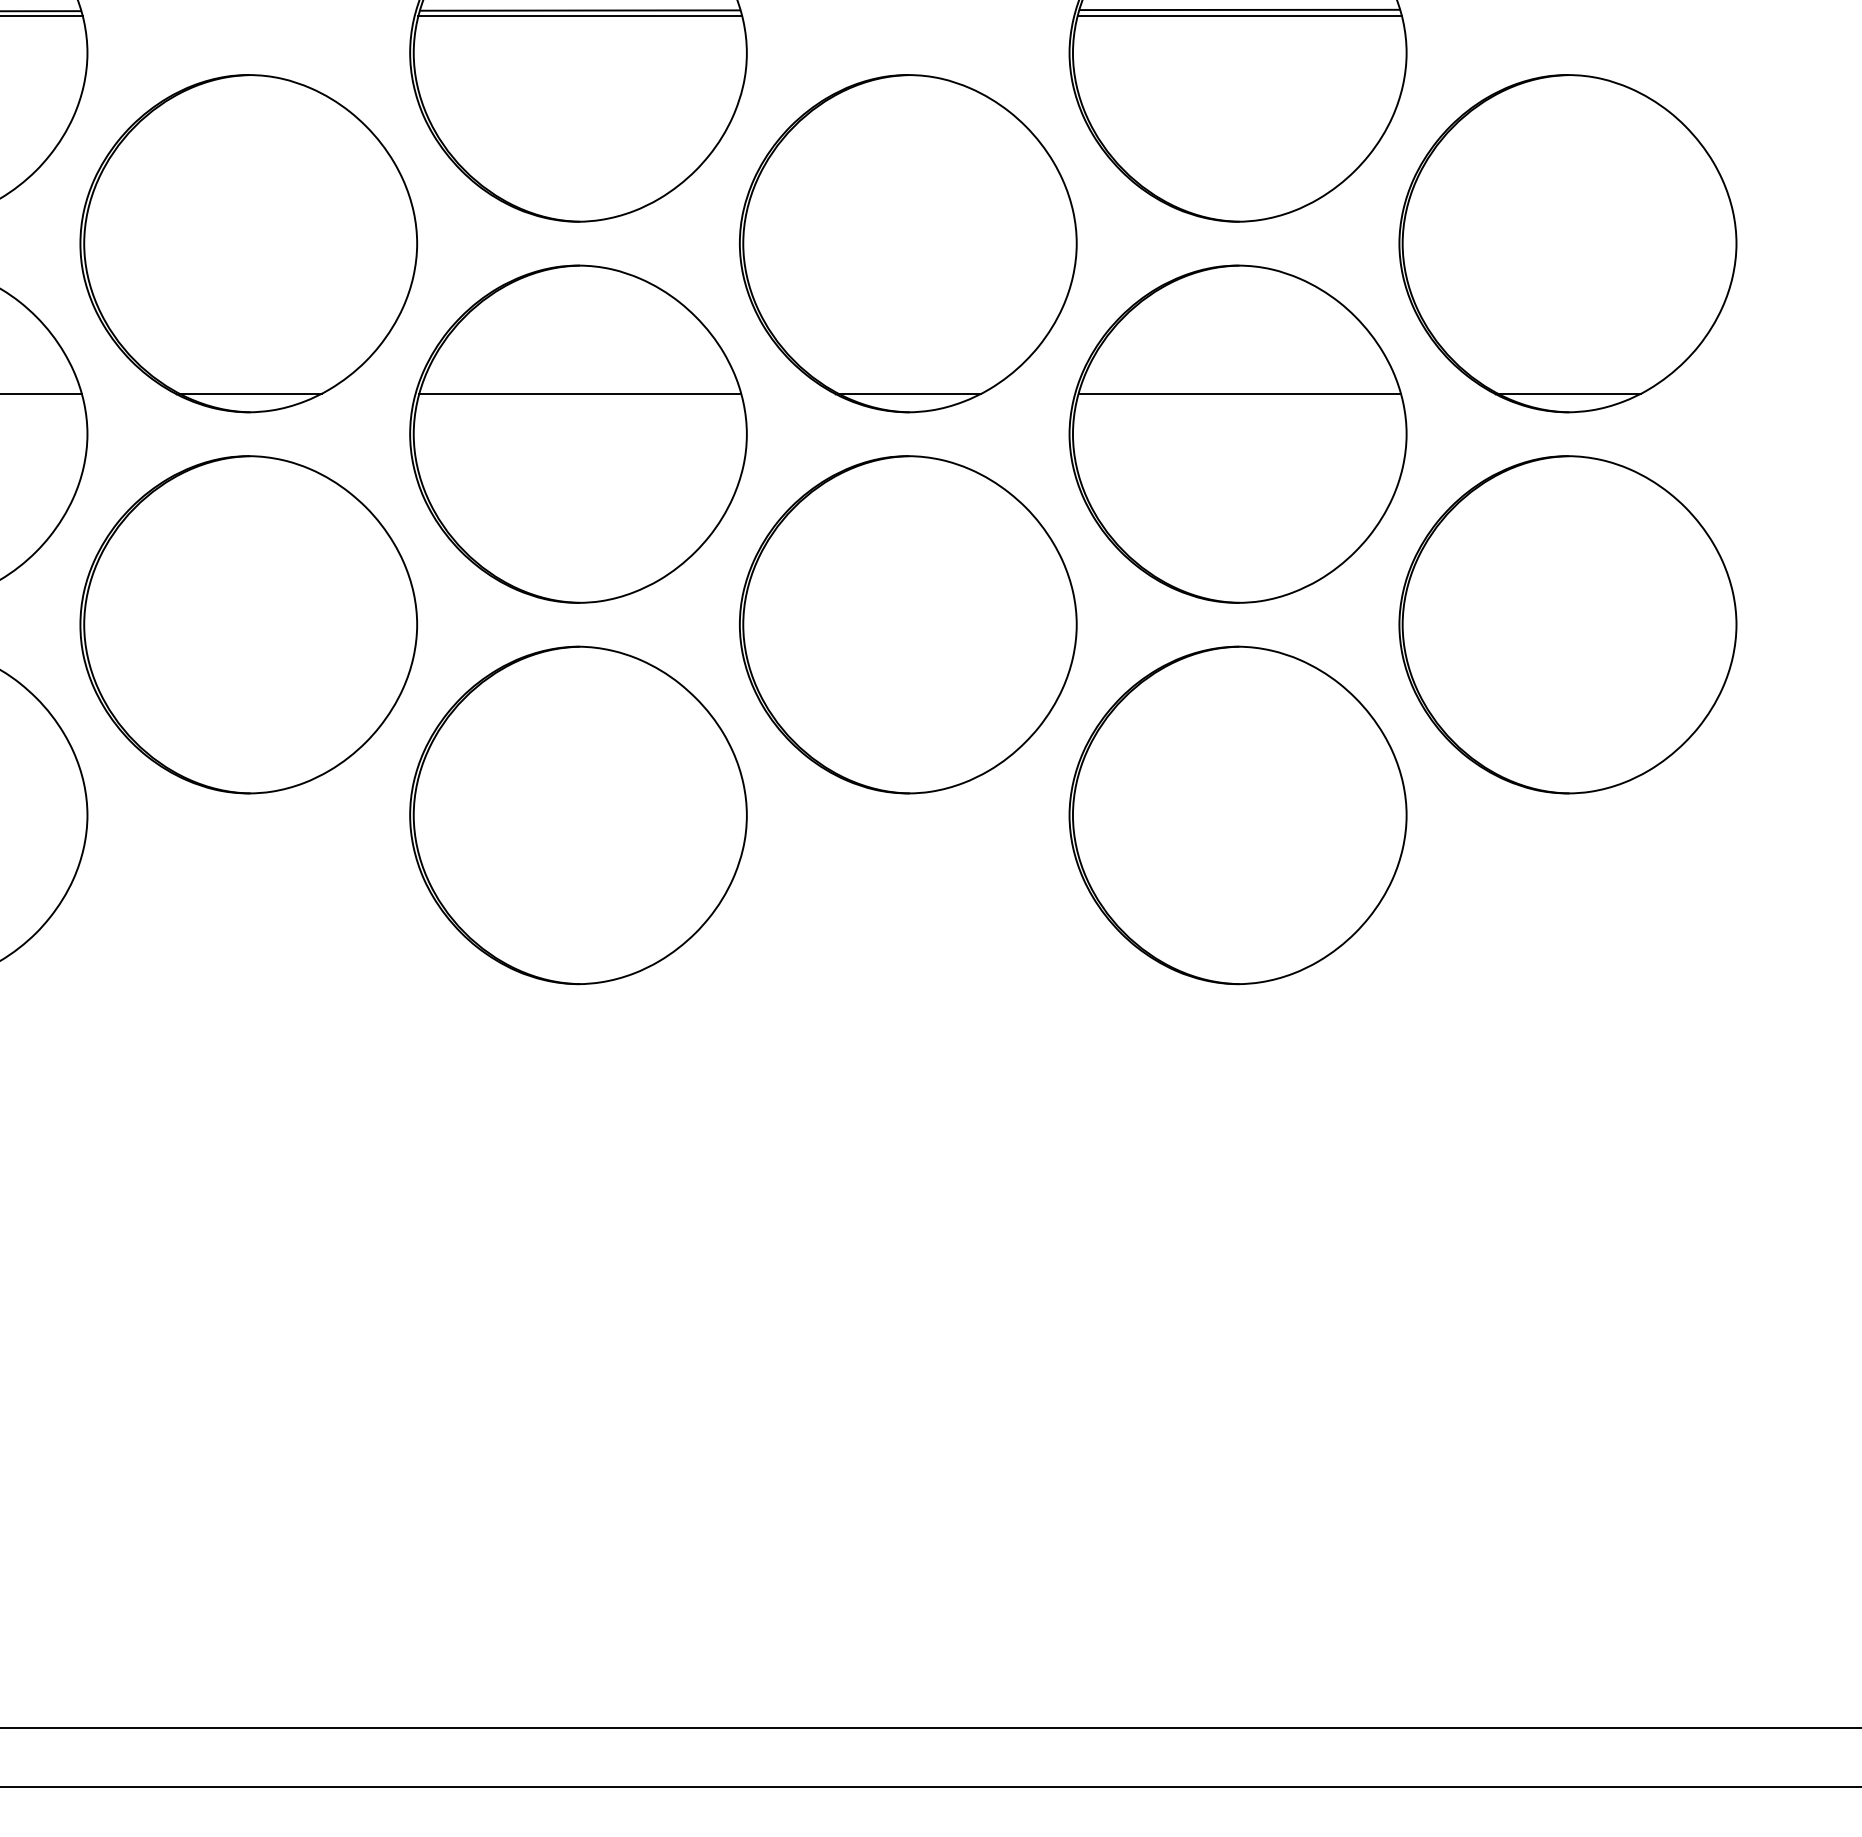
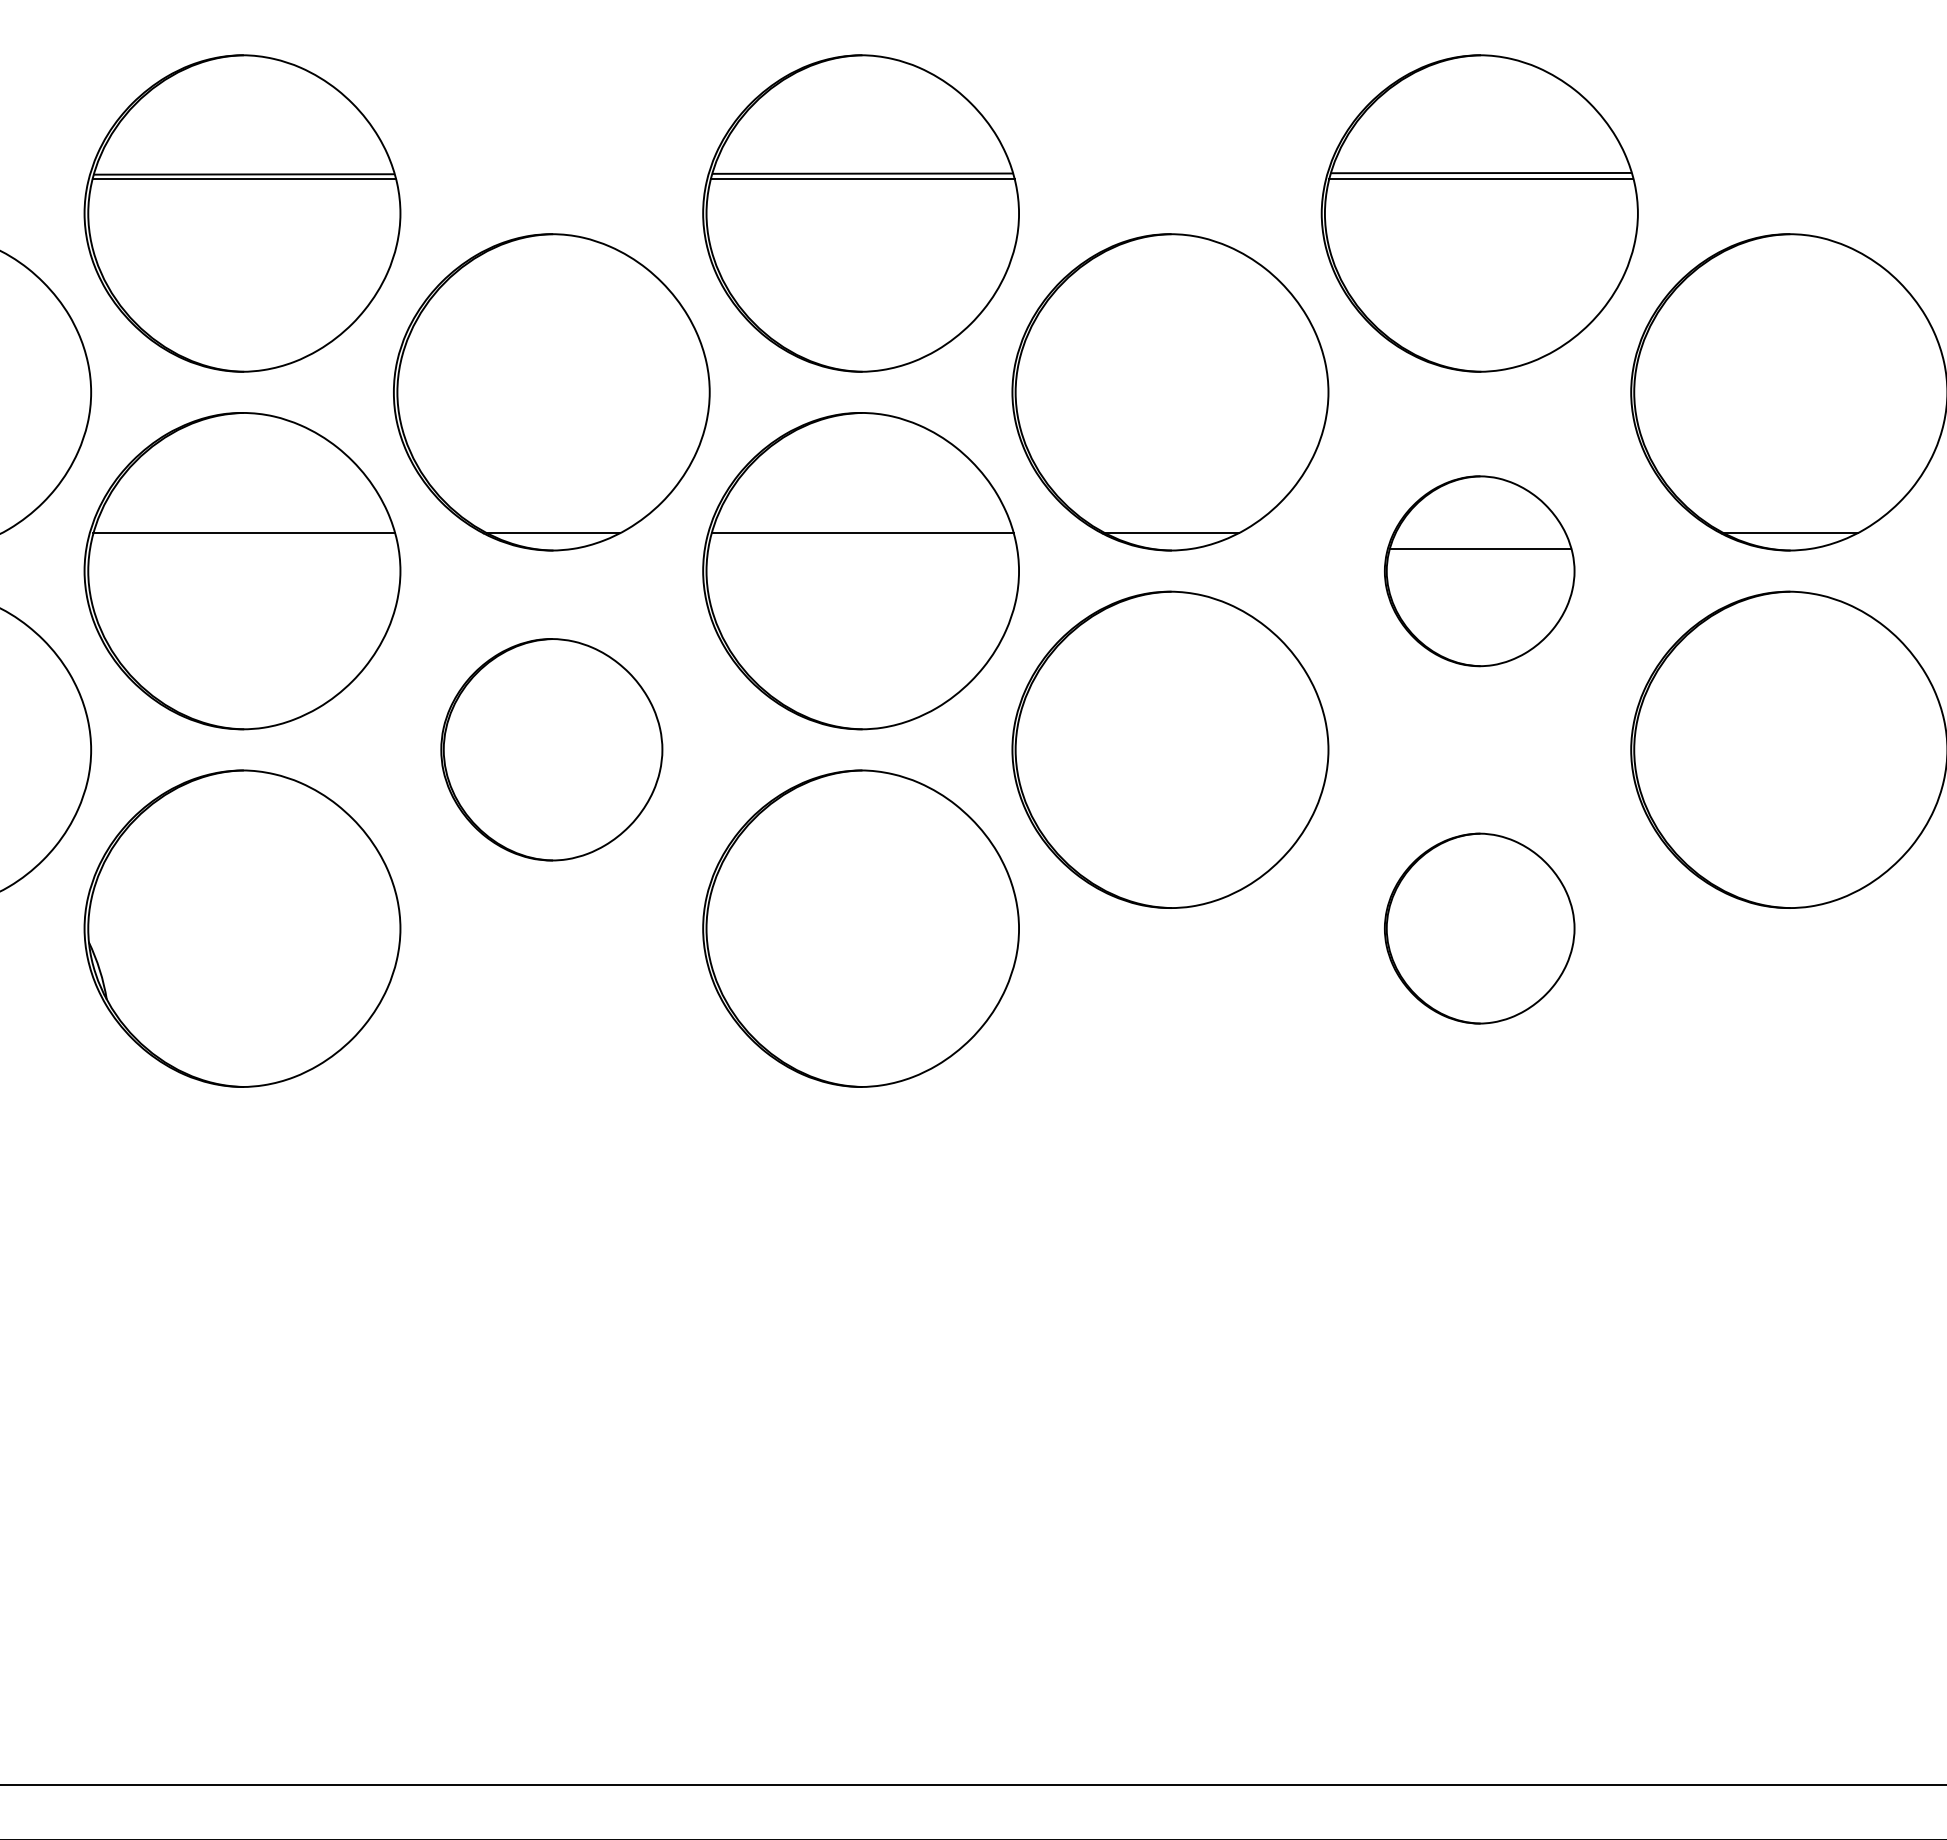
part: (1237, 434) -> (1479, 571), size x0.6
part: (248, 624) -> (551, 749), size x0.7
part: (1237, 815) -> (1479, 928), size x0.6

